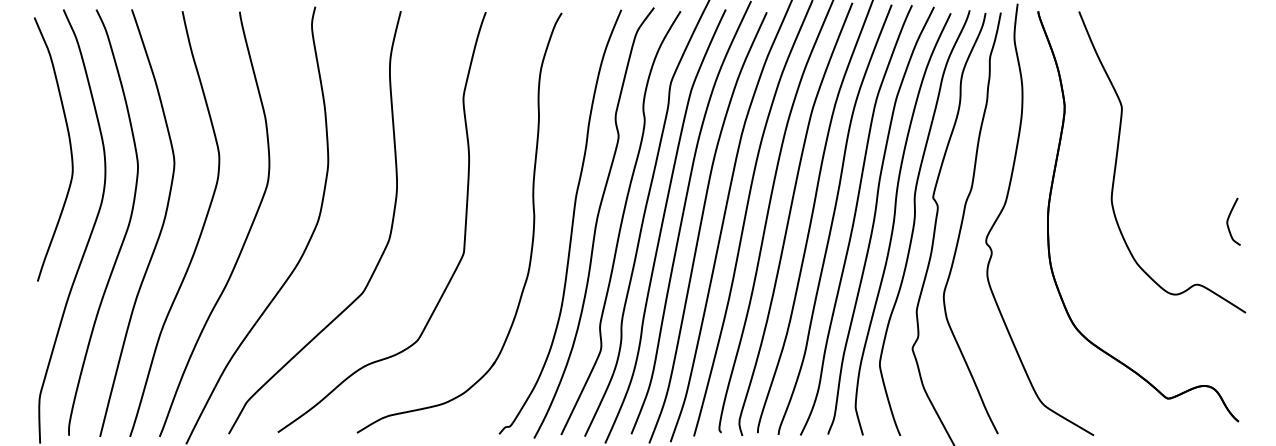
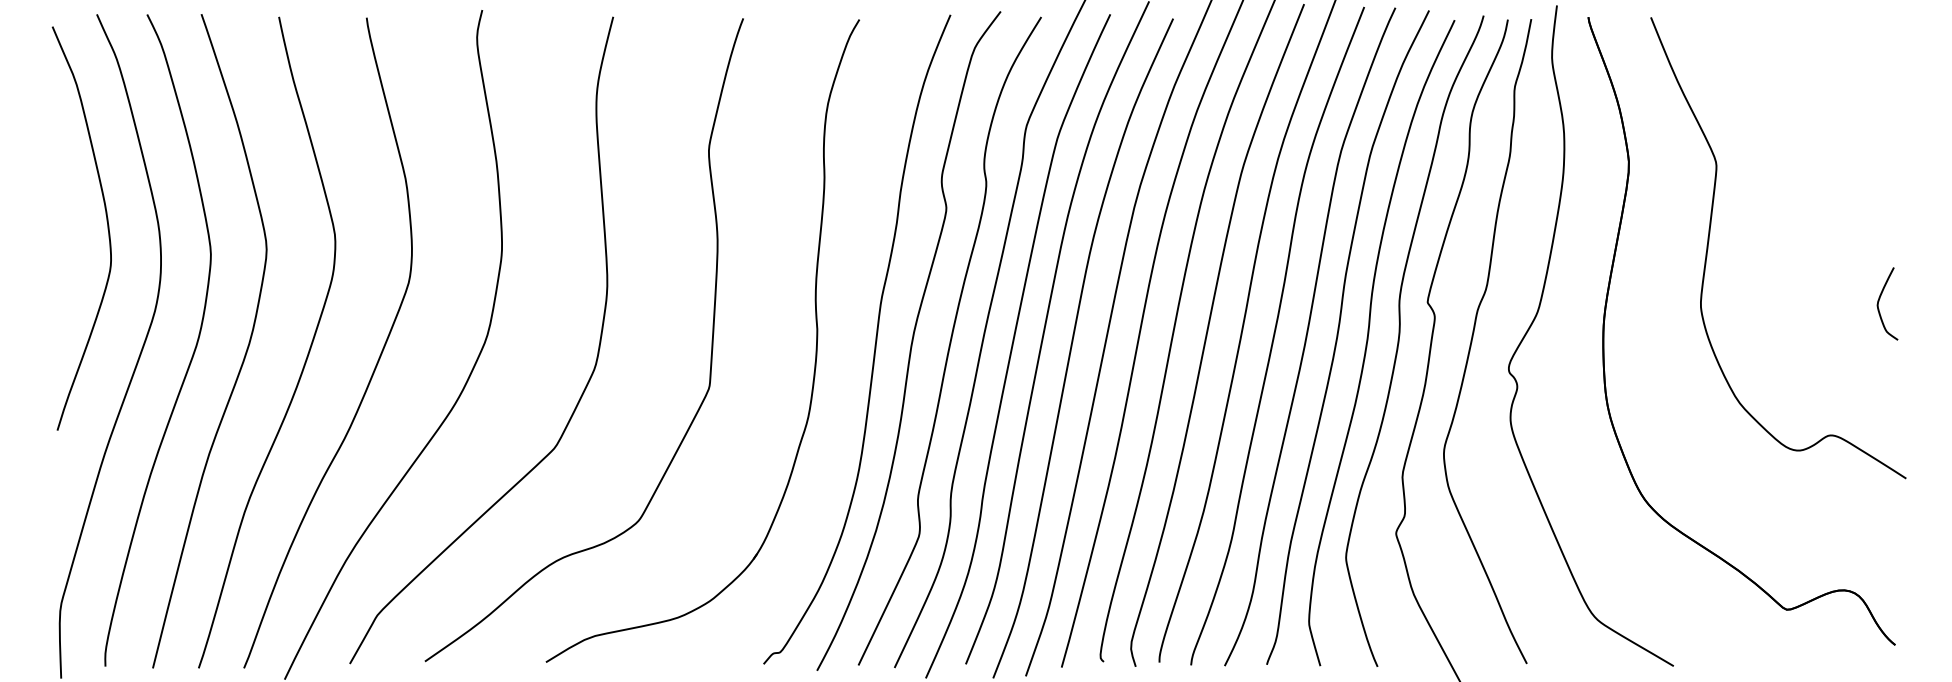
curve: (1229, 218) -> (1881, 298), moved

